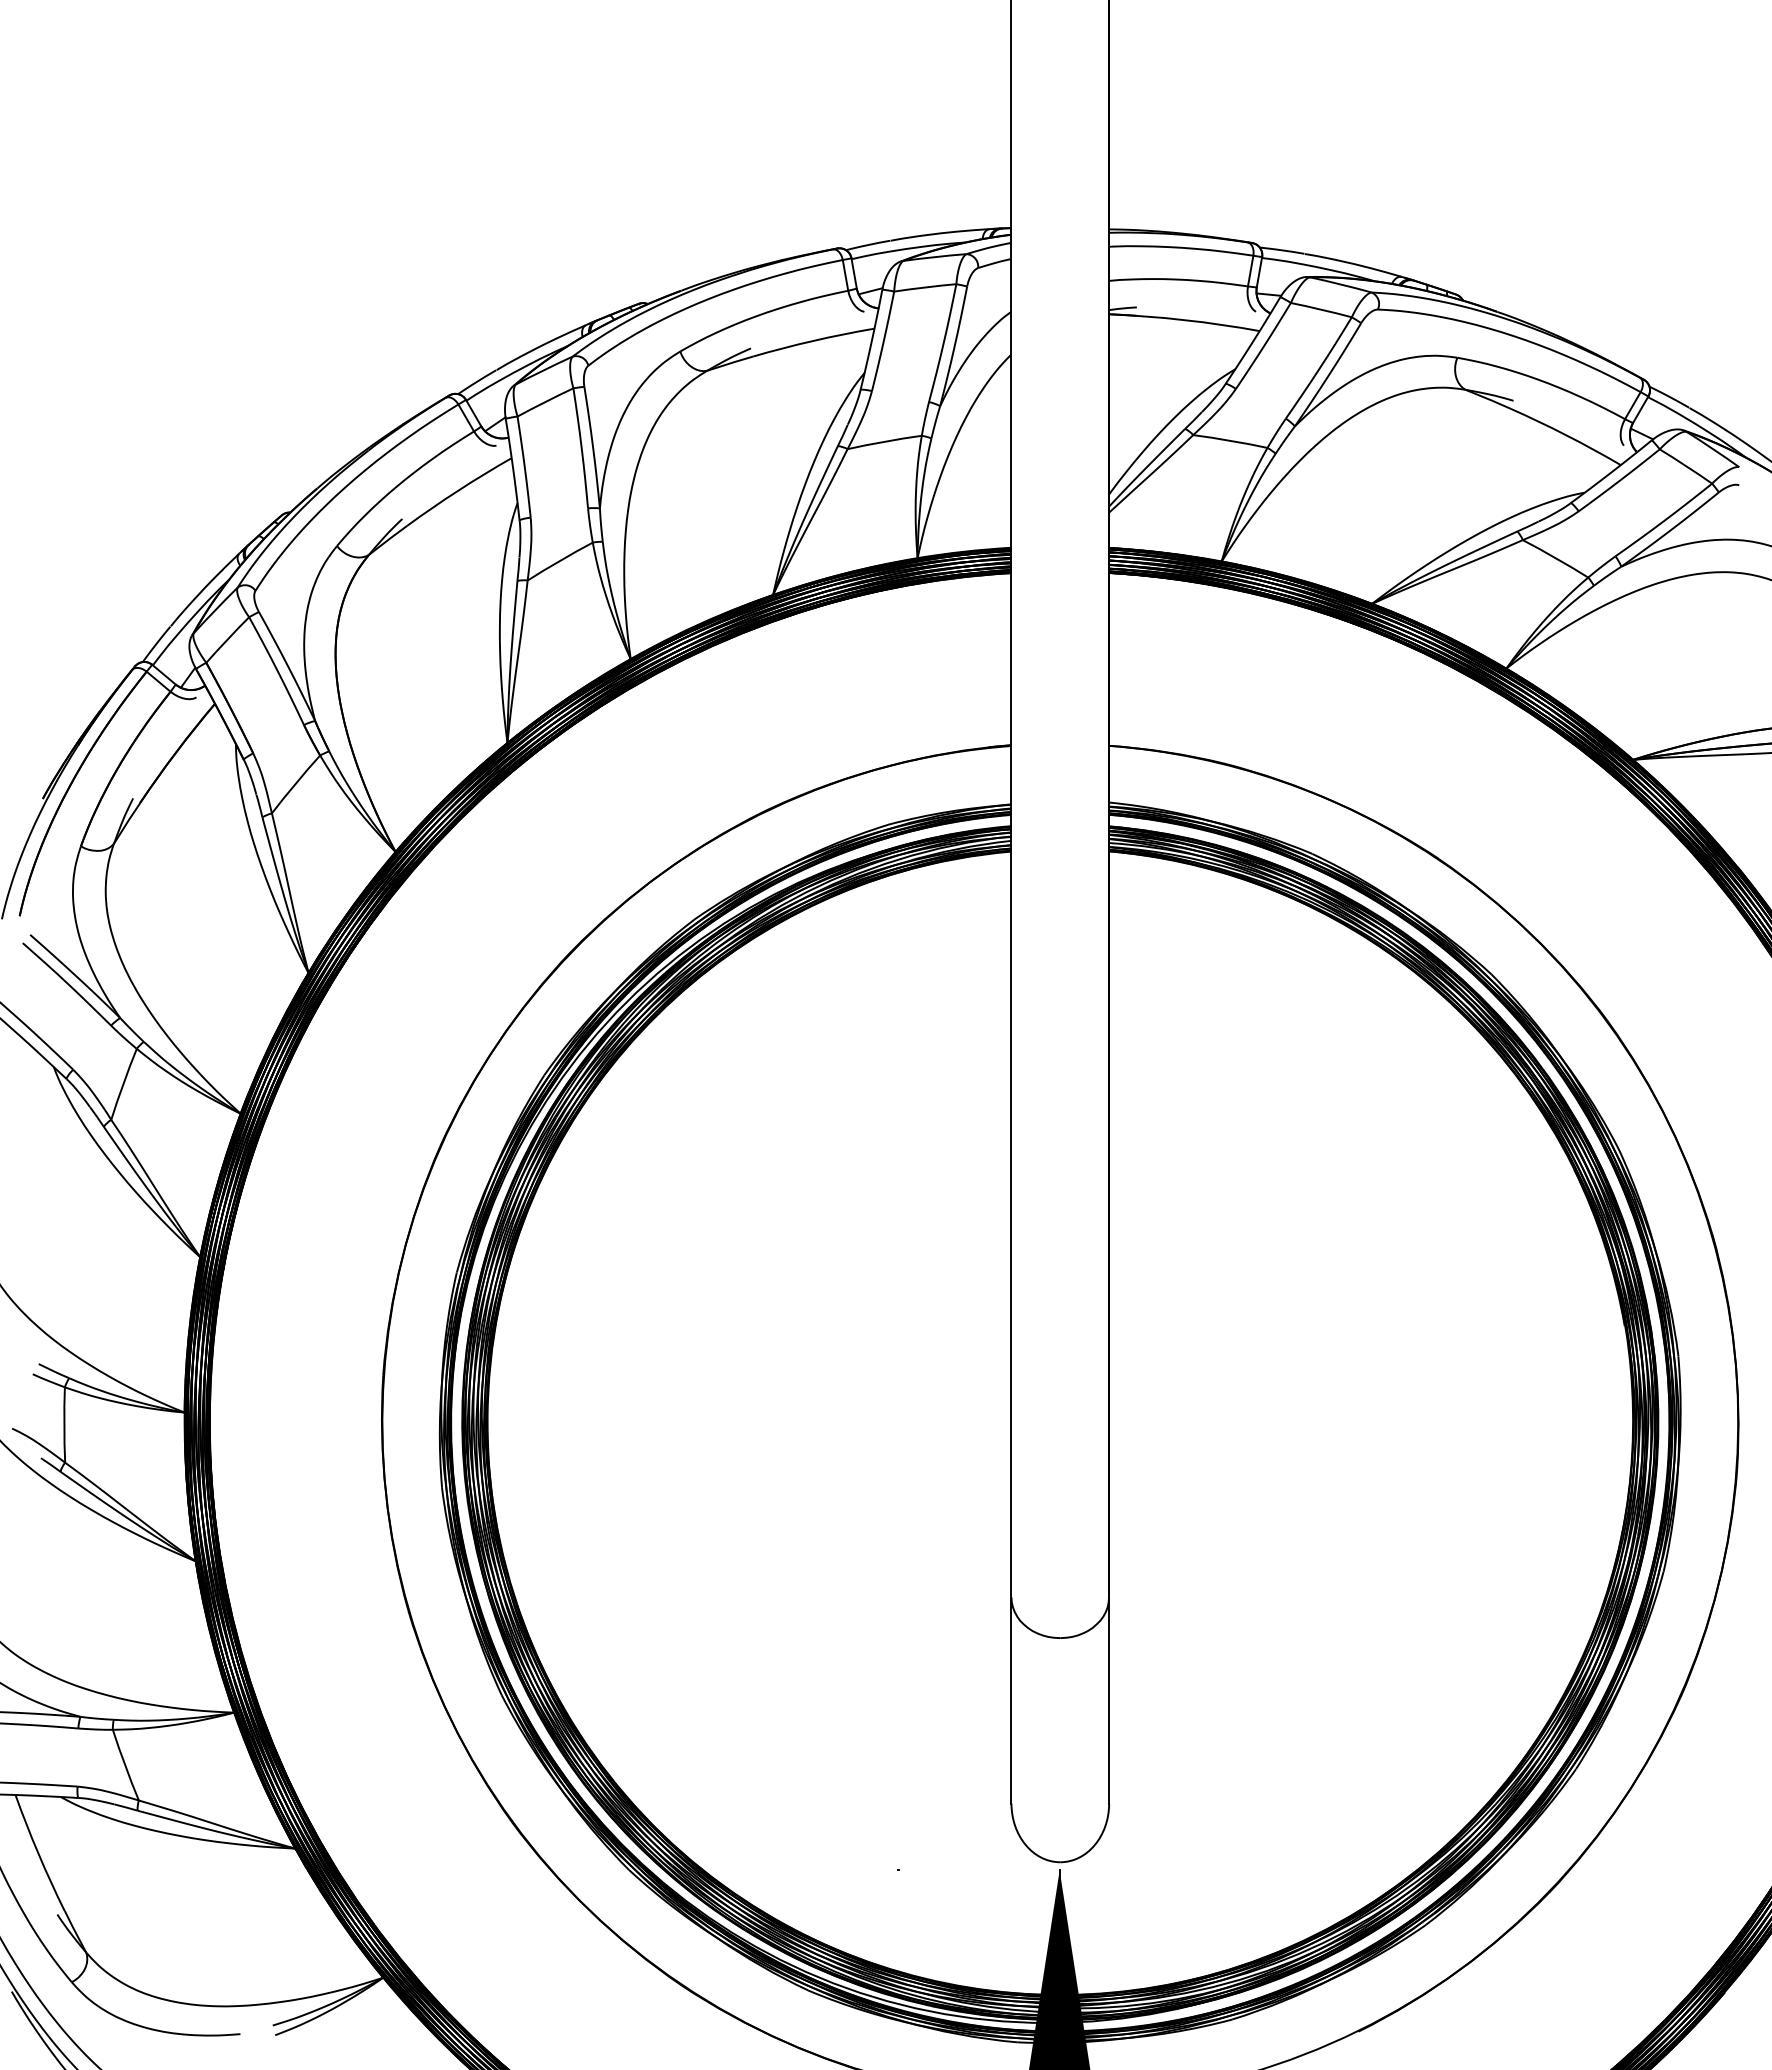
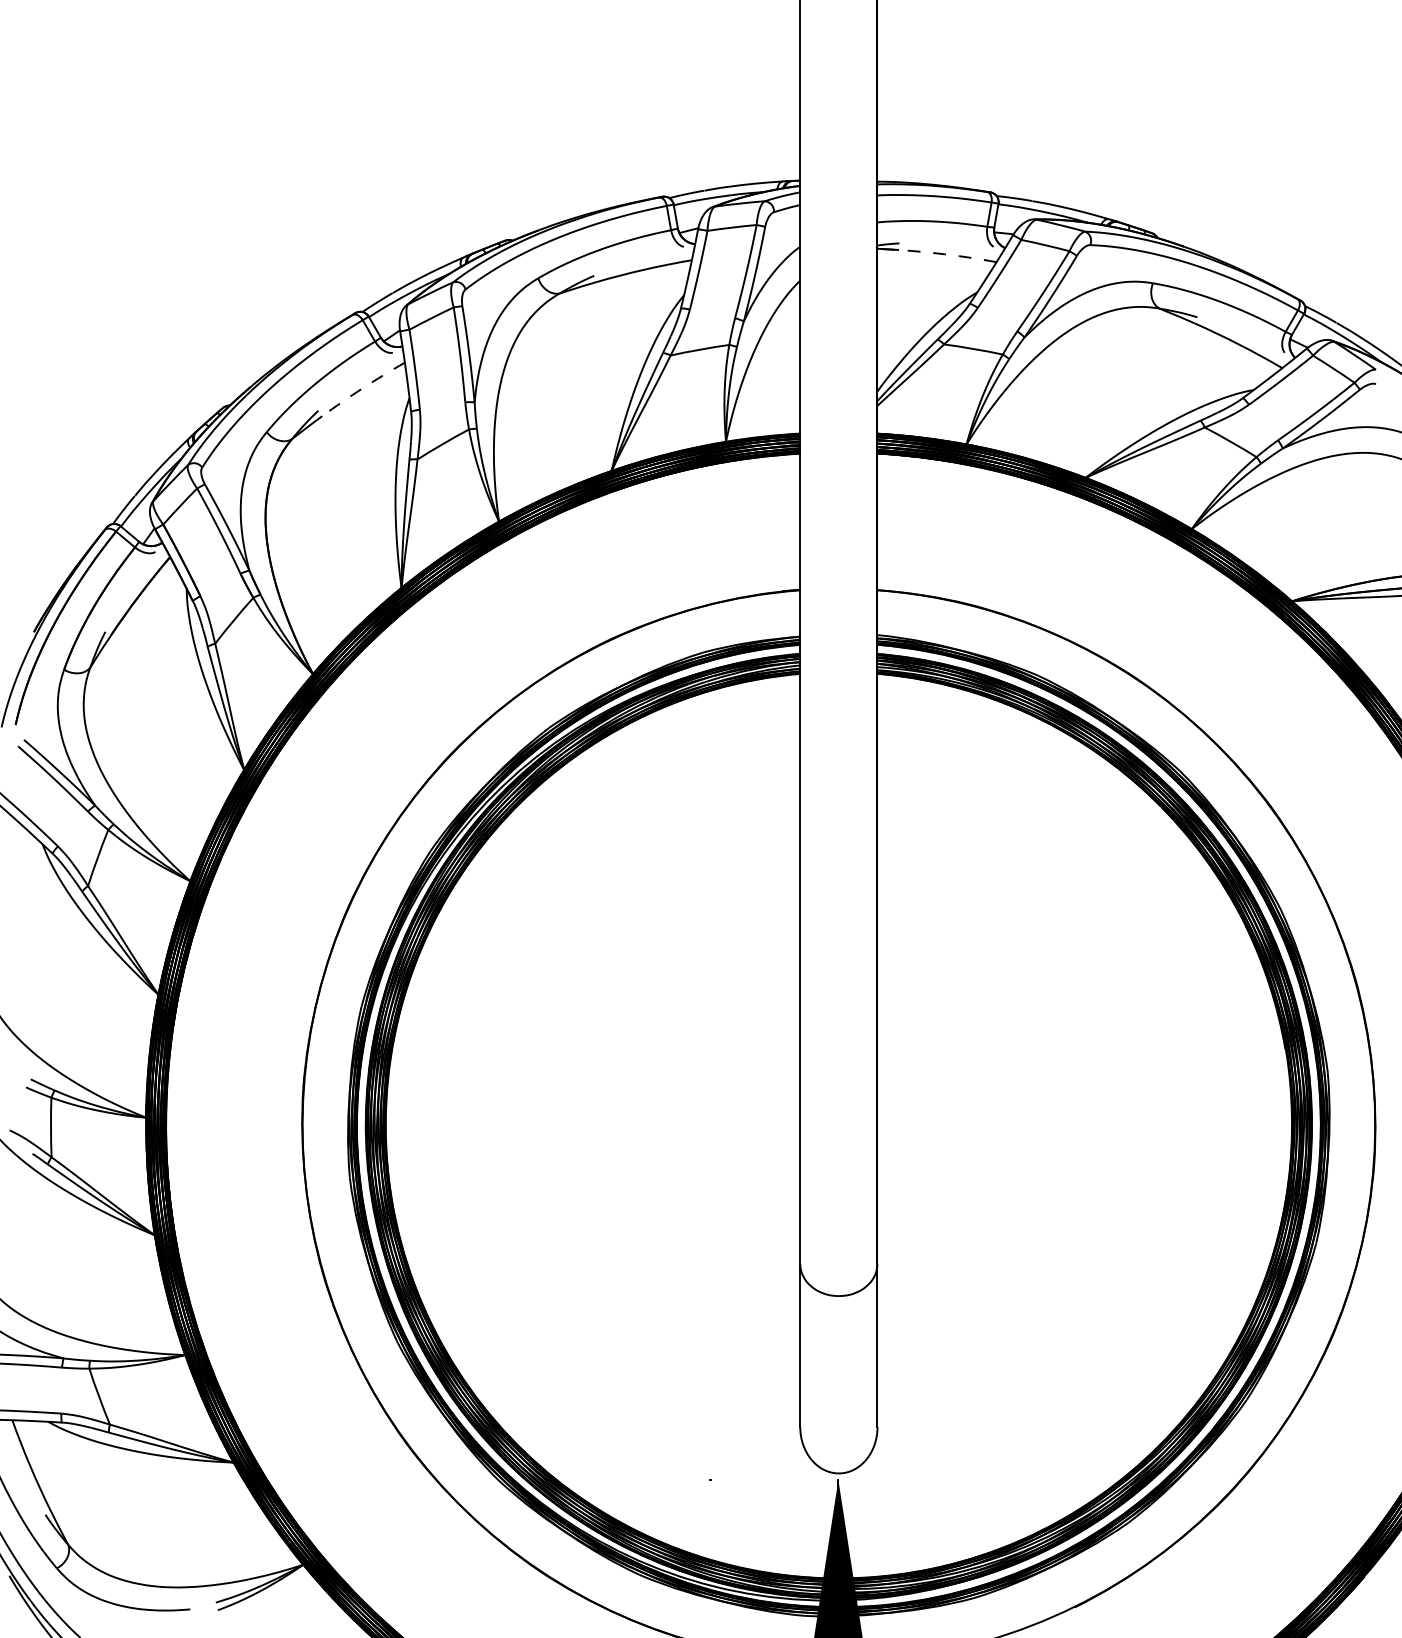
arc: (1184, 320) -> (937, 253), solid -> dashed
arc: (458, 490) -> (362, 388), solid -> dashed

